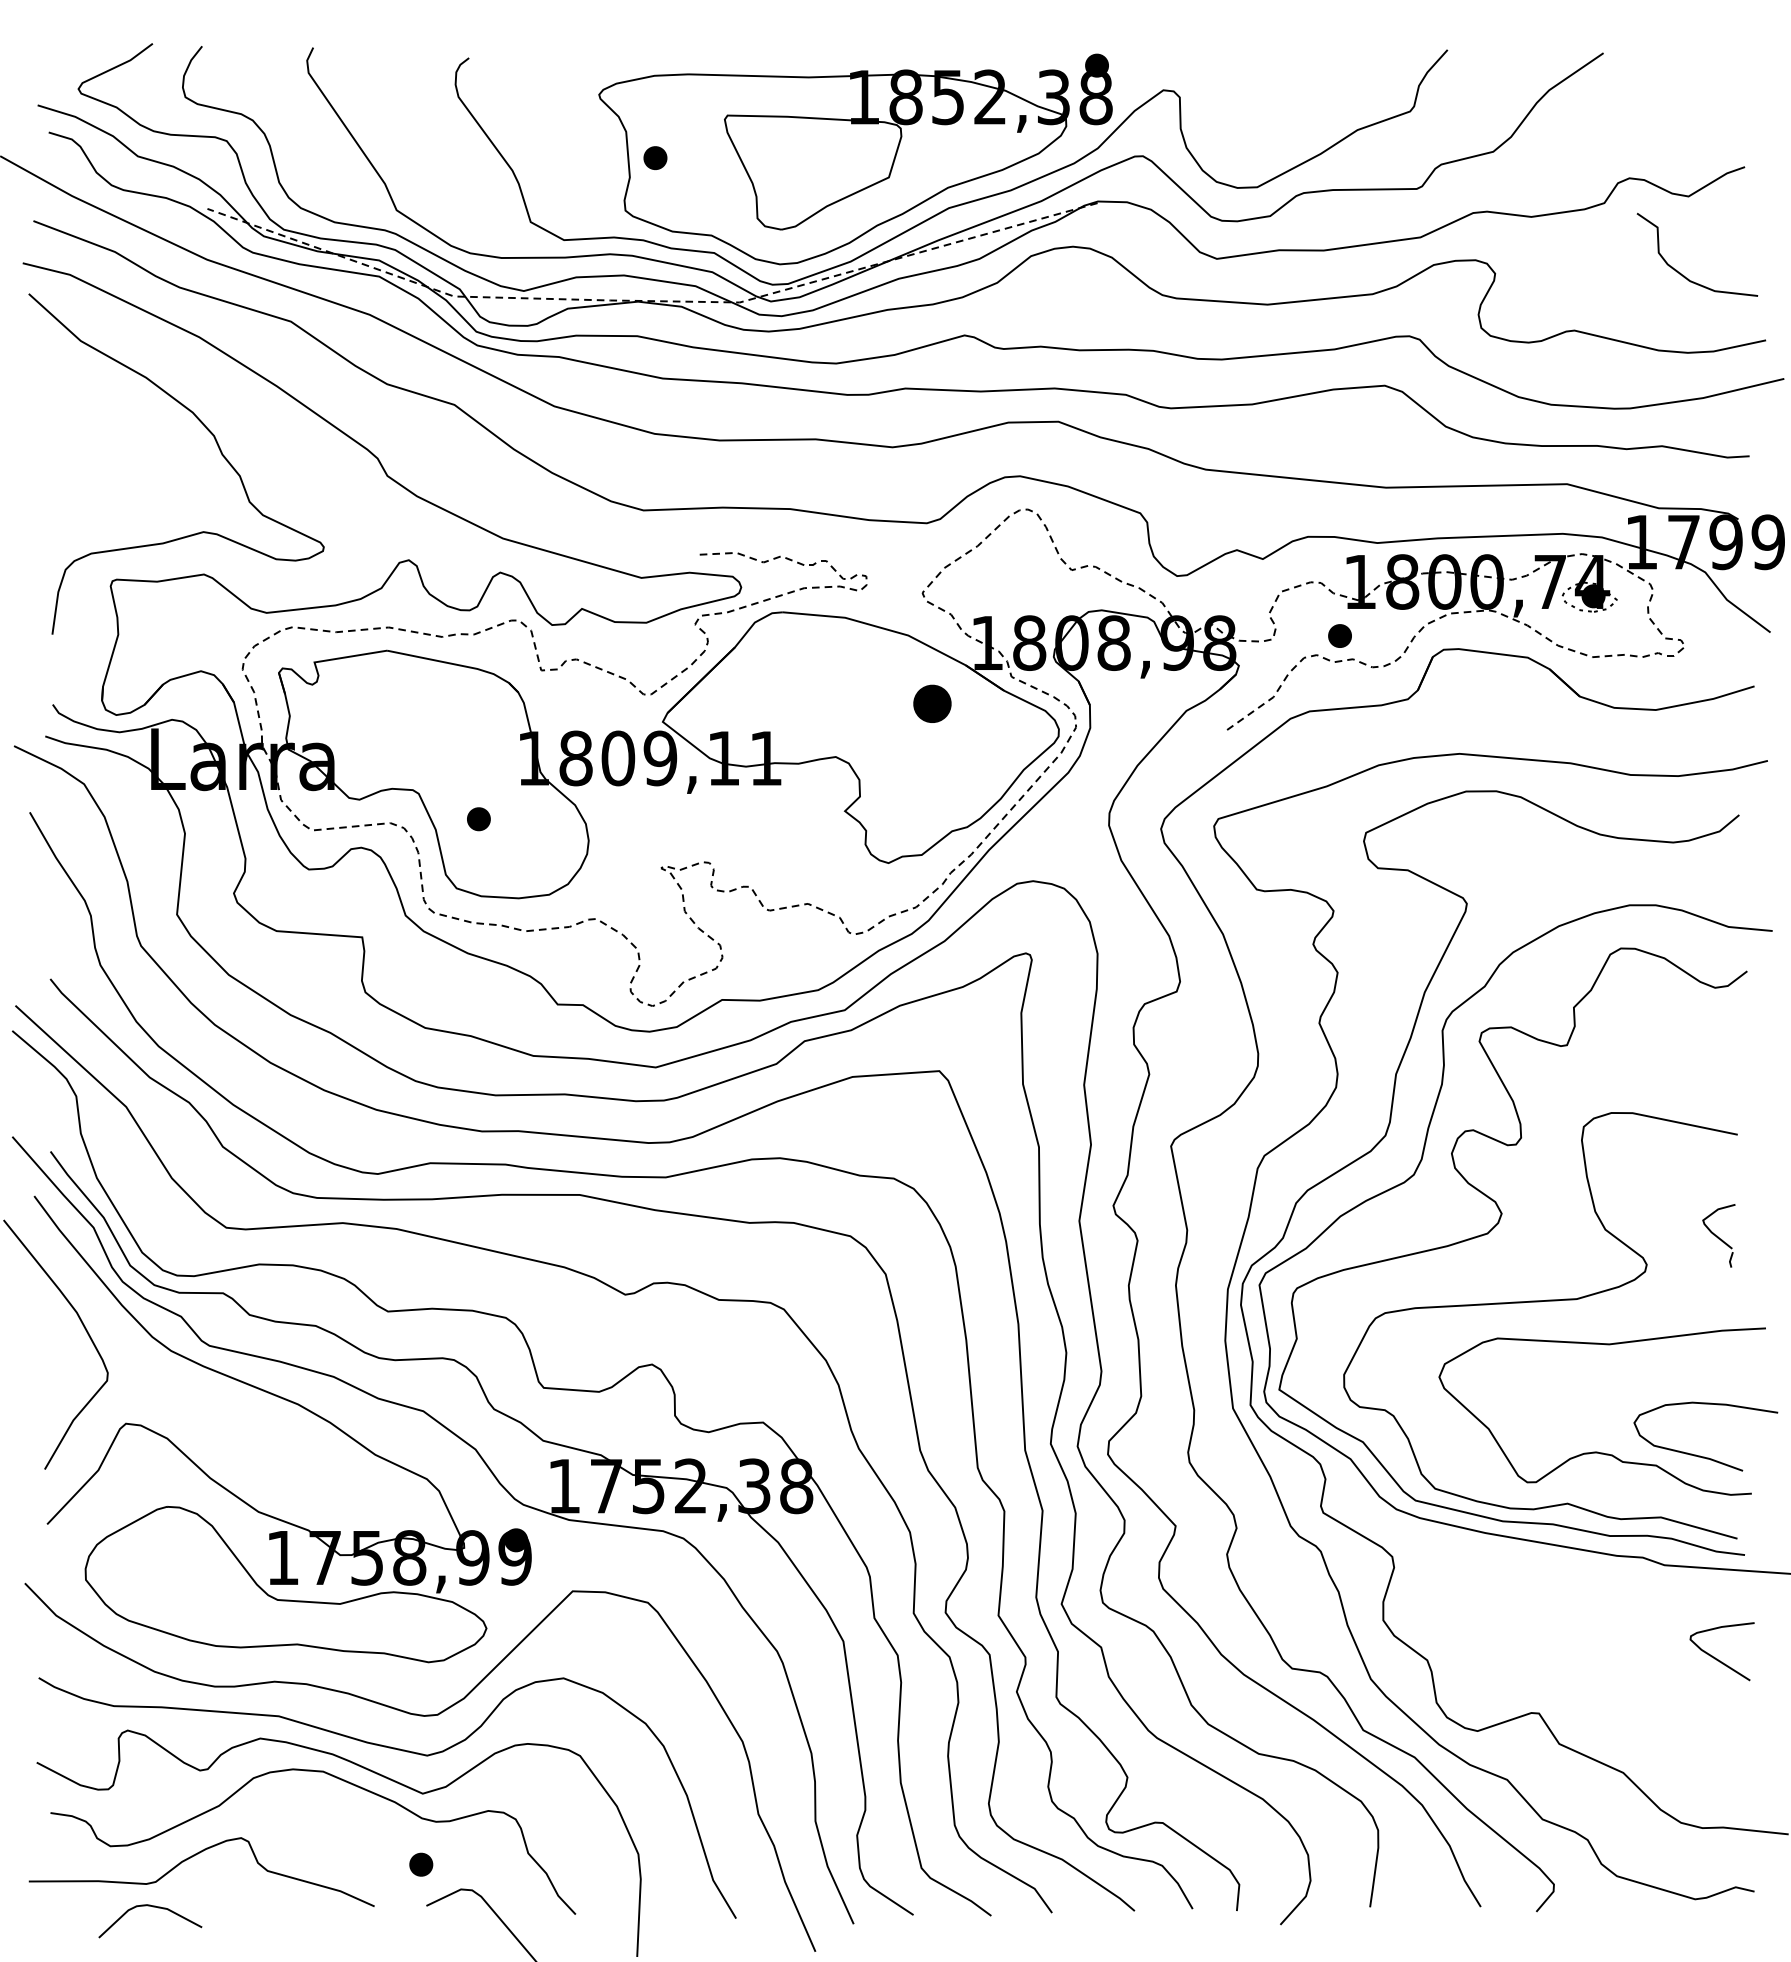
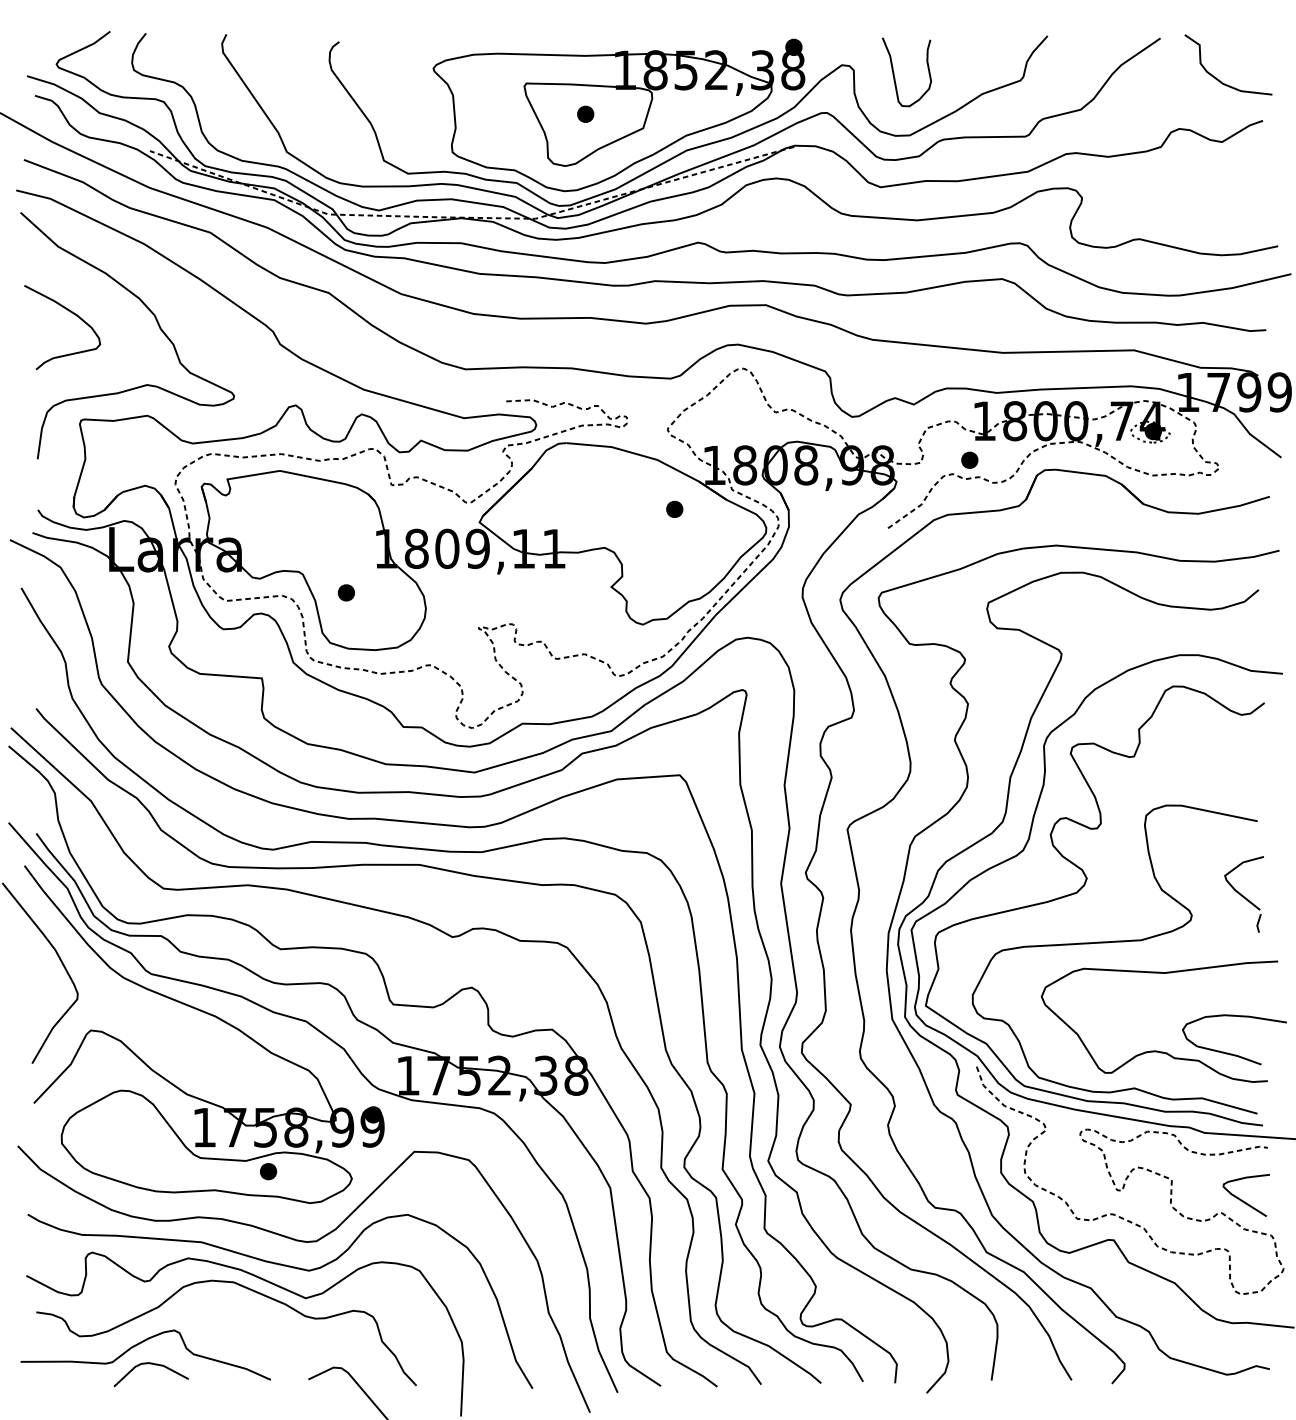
curve: (1235, 100) -> (894, 72), added
part: (655, 157) -> (585, 113), moved
curve: (1684, 275) -> (1219, 79), moved
curve: (100, 433) -> (72, 313), added
part: (932, 703) -> (674, 509), size x0.62
part: (1718, 1235) -> (1243, 894), size x1.67
curve: (1557, 1629) -> (1127, 1179), added
part: (421, 1864) -> (268, 1171), moved
curve: (152, 1907) -> (152, 1364), moved

